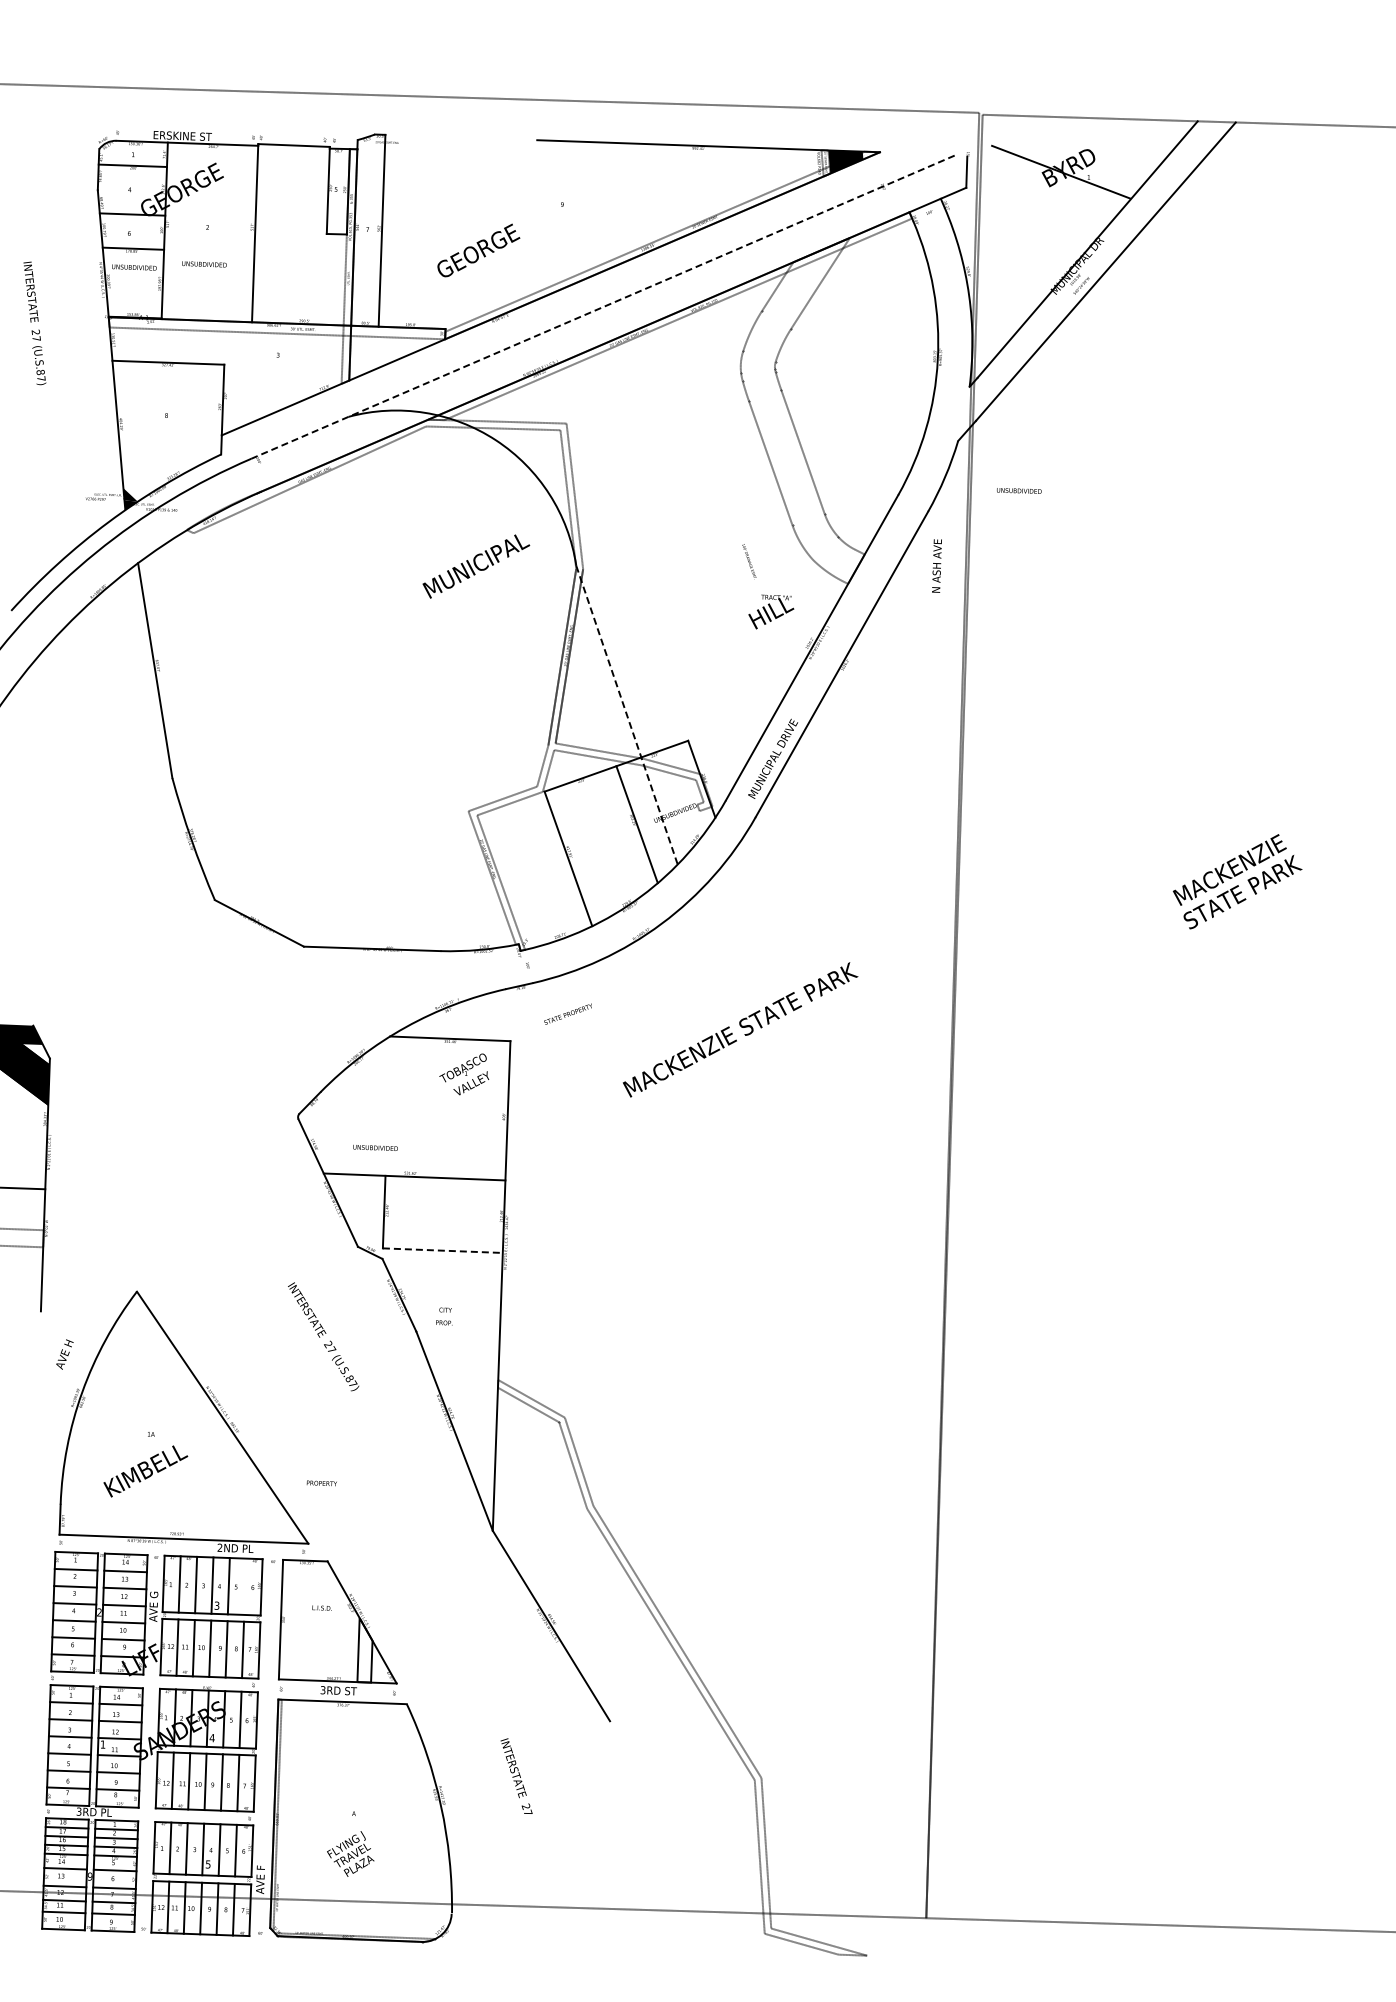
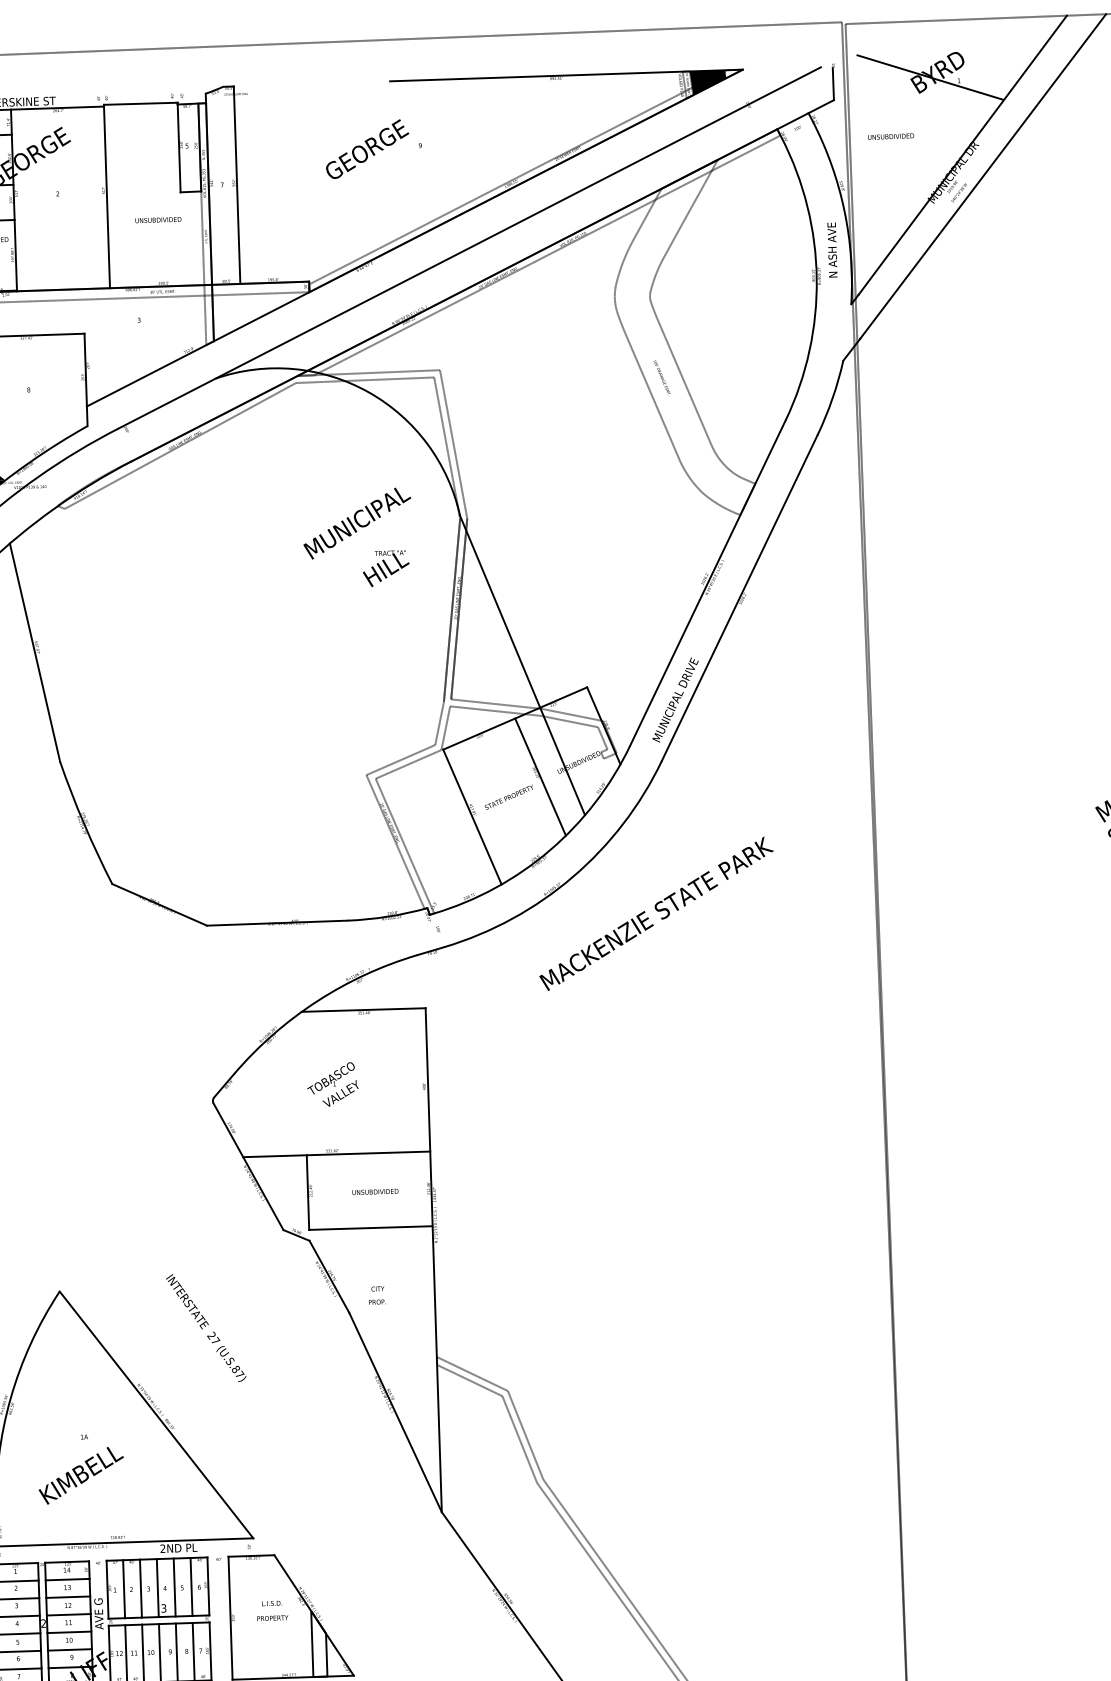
text: (478, 250) -> (367, 149), moved
text: (204, 264) -> (158, 220), moved
line: (603, 306) -> (469, 247), dashed -> solid
text: (1019, 490) -> (891, 136), moved
text: (749, 561) -> (662, 377), moved
text: (936, 565) -> (831, 249), moved
text: (771, 611) -> (386, 567), moved
line: (627, 715) -> (523, 665), dashed -> solid
text: (567, 1013) -> (508, 796), moved
text: (740, 1029) -> (656, 913), moved
text: (464, 1074) -> (332, 1085), moved
text: (375, 1147) -> (375, 1191), moved
line: (442, 1250) -> (370, 1227), dashed -> solid
text: (323, 1336) -> (206, 1327), moved
text: (321, 1483) -> (272, 1618), moved
line: (245, 1586) -> (191, 1586), added

